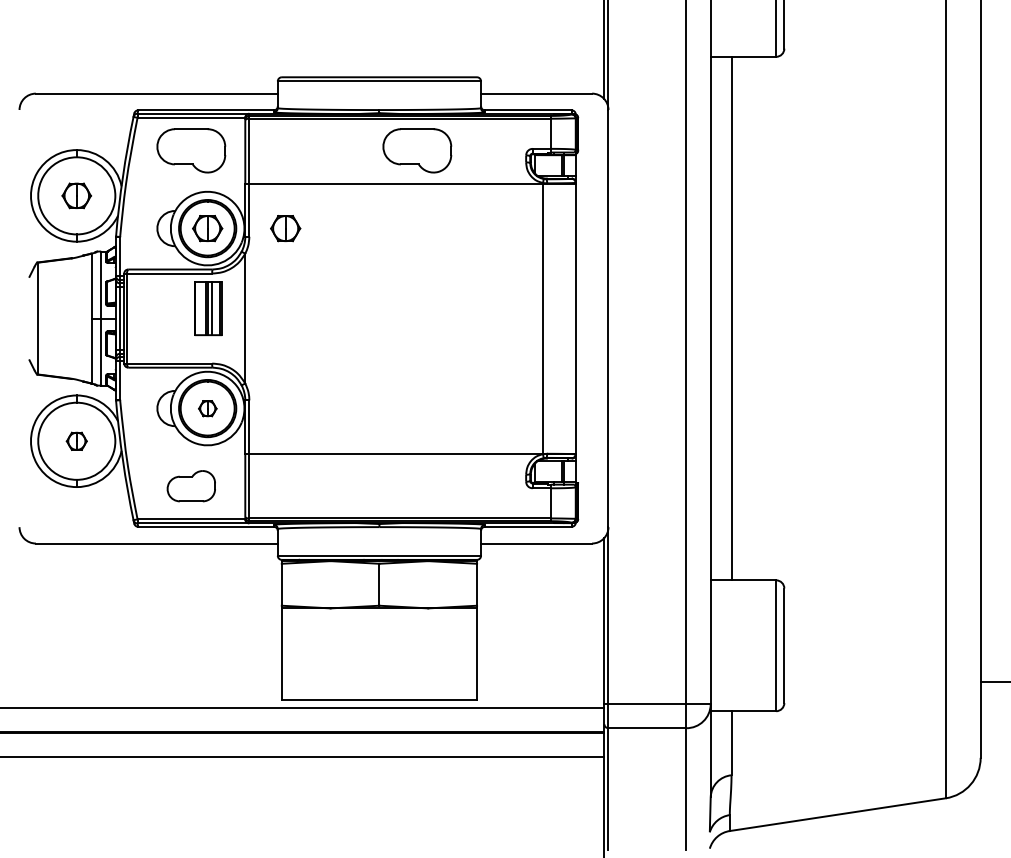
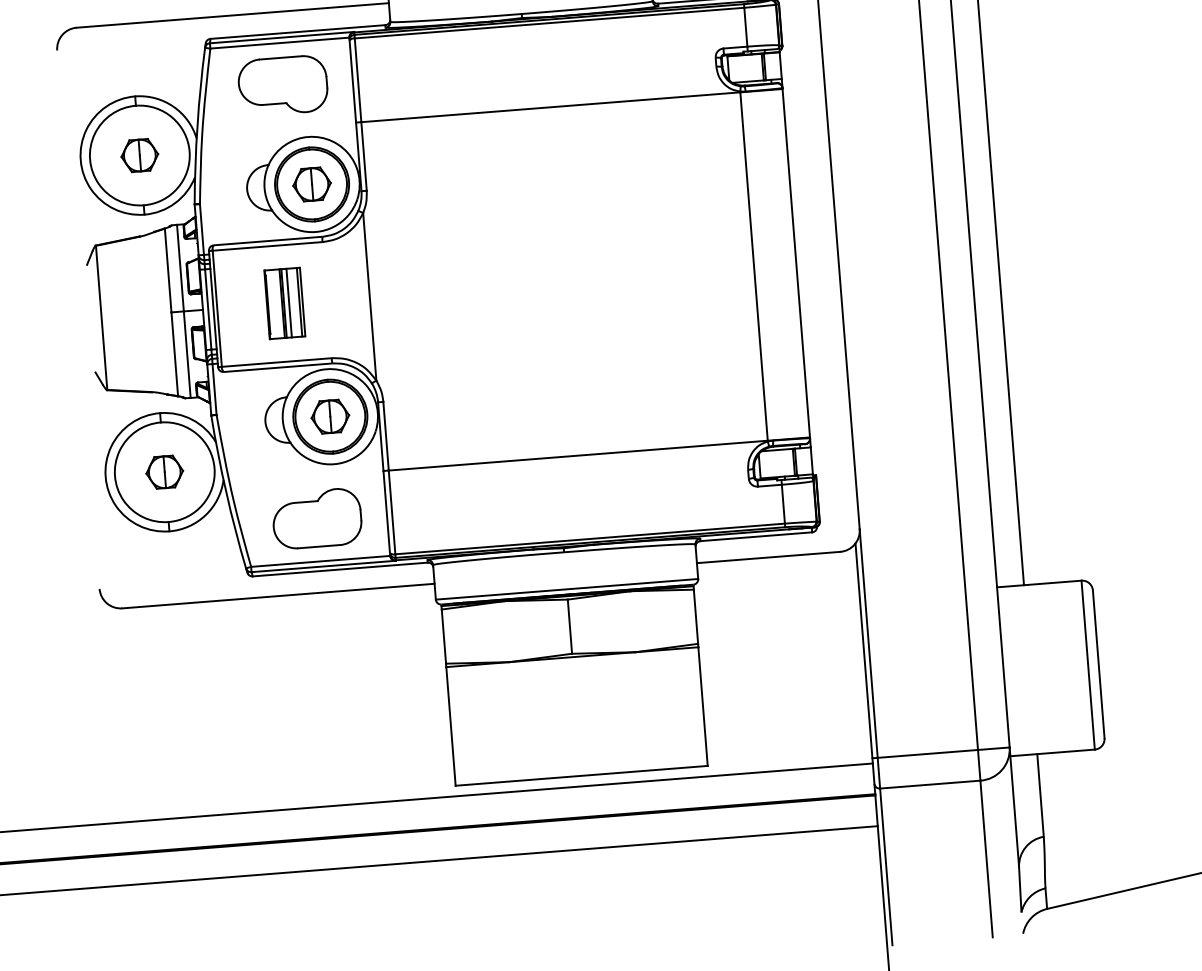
part: (417, 150) -> (574, 62), removed
part: (285, 228) -> (412, 176), removed
part: (208, 308) -> (284, 303), moved
part: (207, 408) -> (330, 416), size x1.67
part: (76, 441) -> (164, 472), size x1.43
part: (191, 485) -> (317, 517), size x1.43

